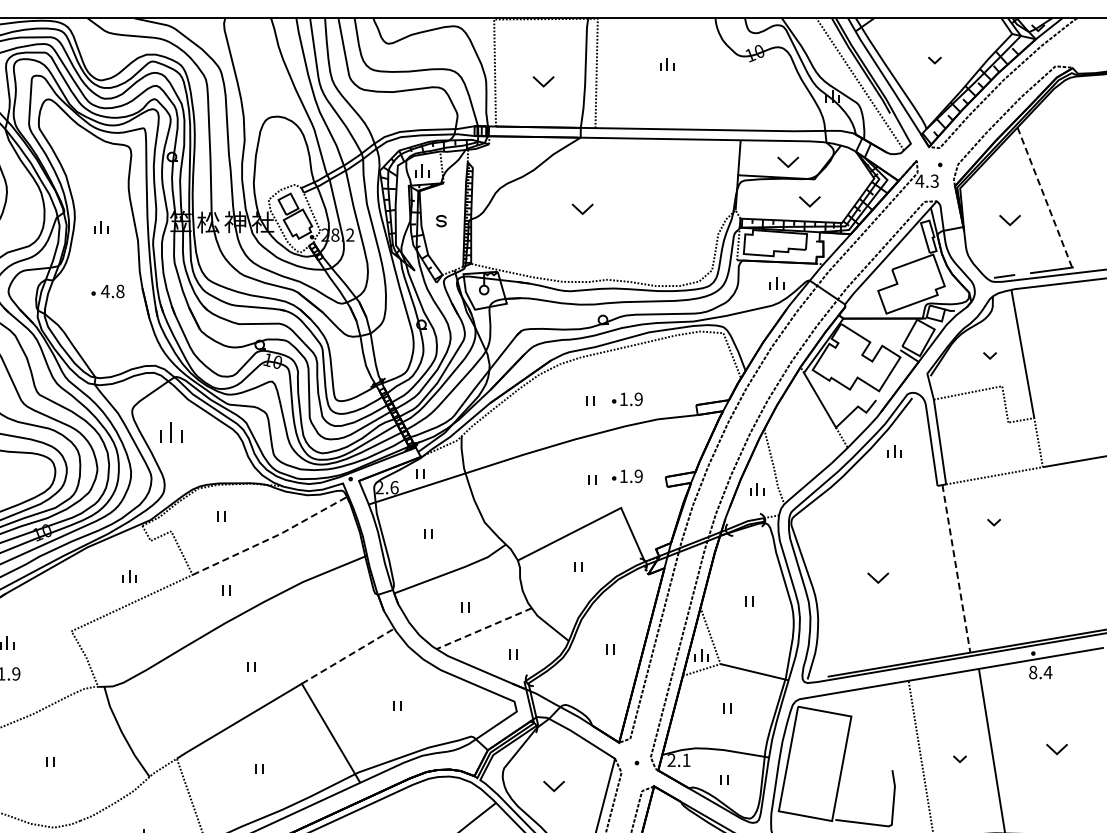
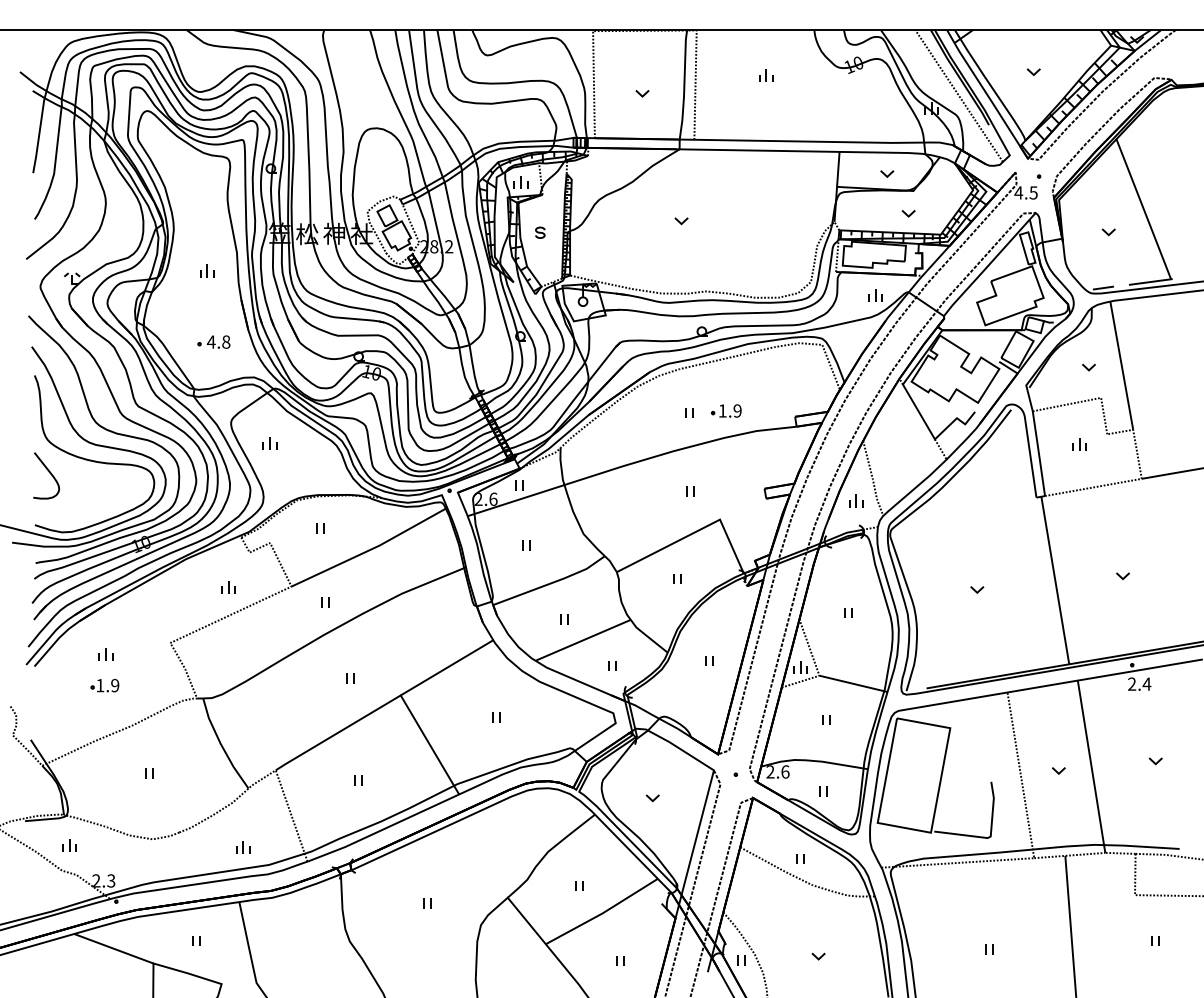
part: (543, 81) -> (642, 93), size x0.62
part: (788, 161) -> (887, 173), size x0.62
text: (934, 180) -> (1033, 192), 4.3 -> 4.5
line: (1044, 197) -> (1143, 209), dashed -> solid
part: (809, 201) -> (908, 213), size x0.62
part: (582, 209) -> (681, 221), size x0.62
part: (1009, 220) -> (1108, 232), size x0.62
part: (101, 226) -> (207, 270), moved
part: (107, 290) -> (213, 341), moved
part: (170, 431) -> (269, 443), size x0.62
part: (894, 451) -> (1079, 444), moved
part: (627, 475) -> (726, 487), removed
part: (993, 521) -> (1122, 575), moved
line: (272, 537) -> (371, 549), dashed -> solid
line: (956, 568) -> (1055, 580), dashed -> solid
part: (878, 577) -> (977, 589), size x0.62
line: (484, 628) -> (583, 640), dashed -> solid
line: (348, 655) -> (447, 667), dashed -> solid
text: (1033, 671) -> (1132, 683), 8.4 -> 2.4
part: (1056, 749) -> (1155, 761), size x0.62
text: (686, 759) -> (785, 771), 2.1 -> 2.6
part: (553, 786) -> (652, 798), size x0.62

